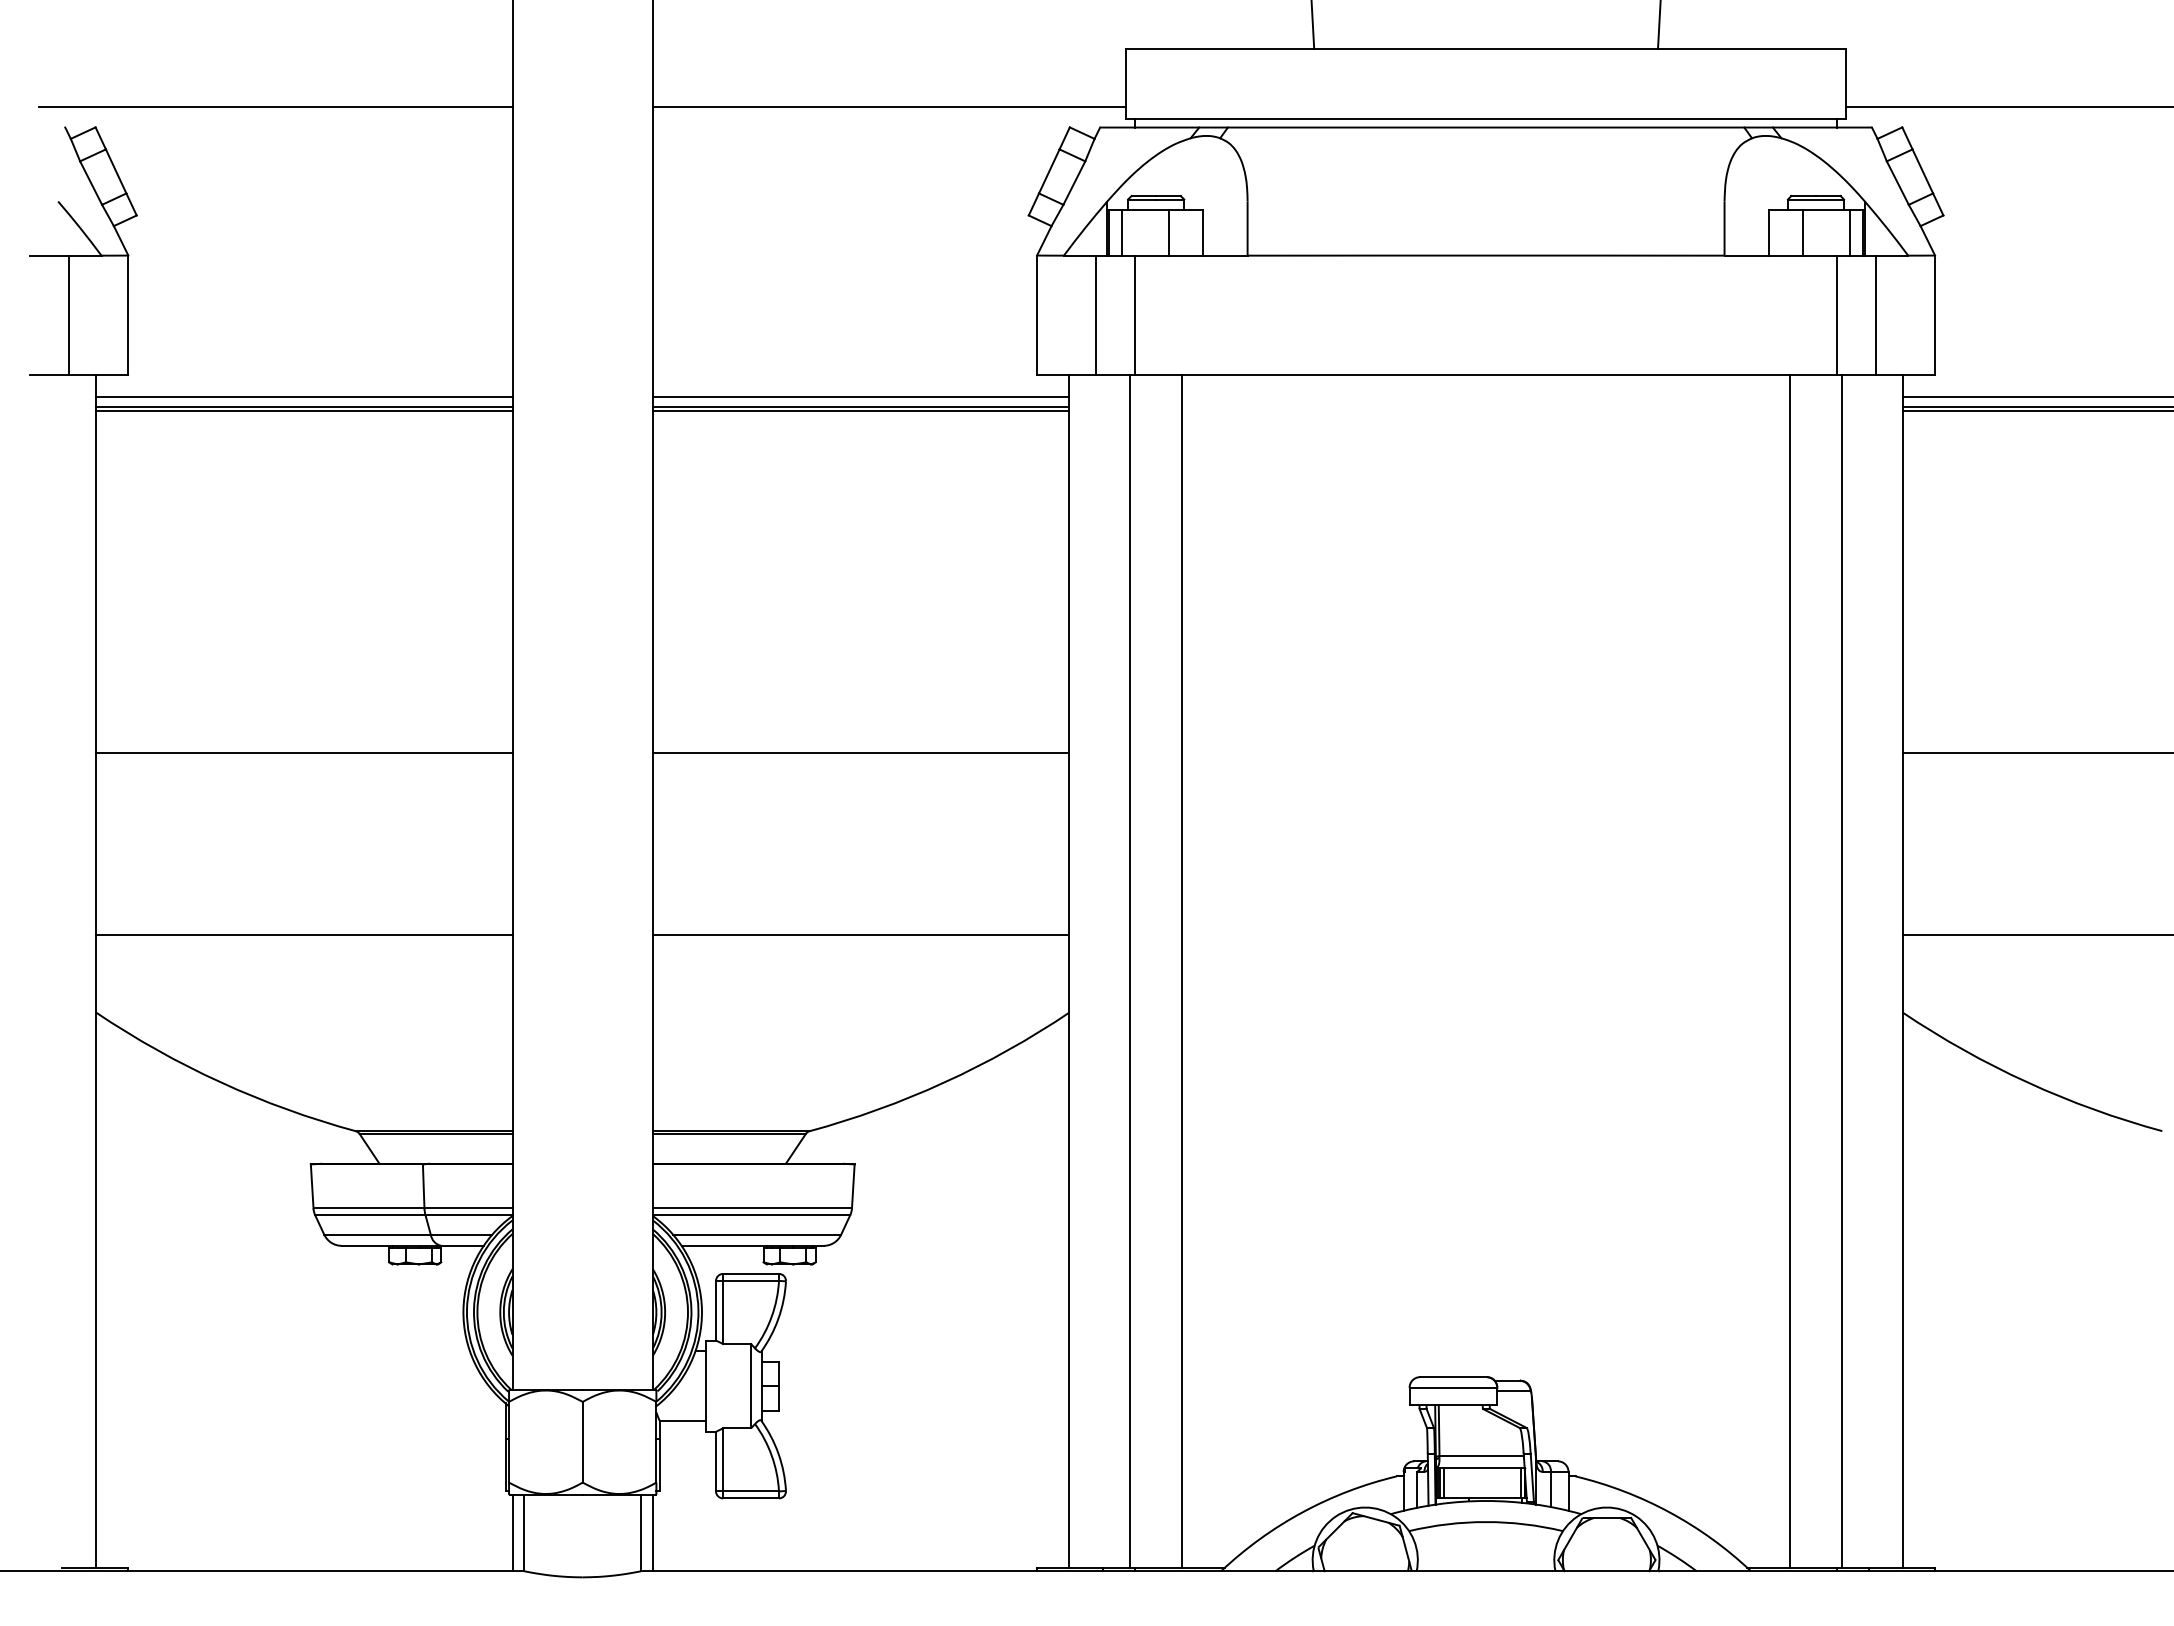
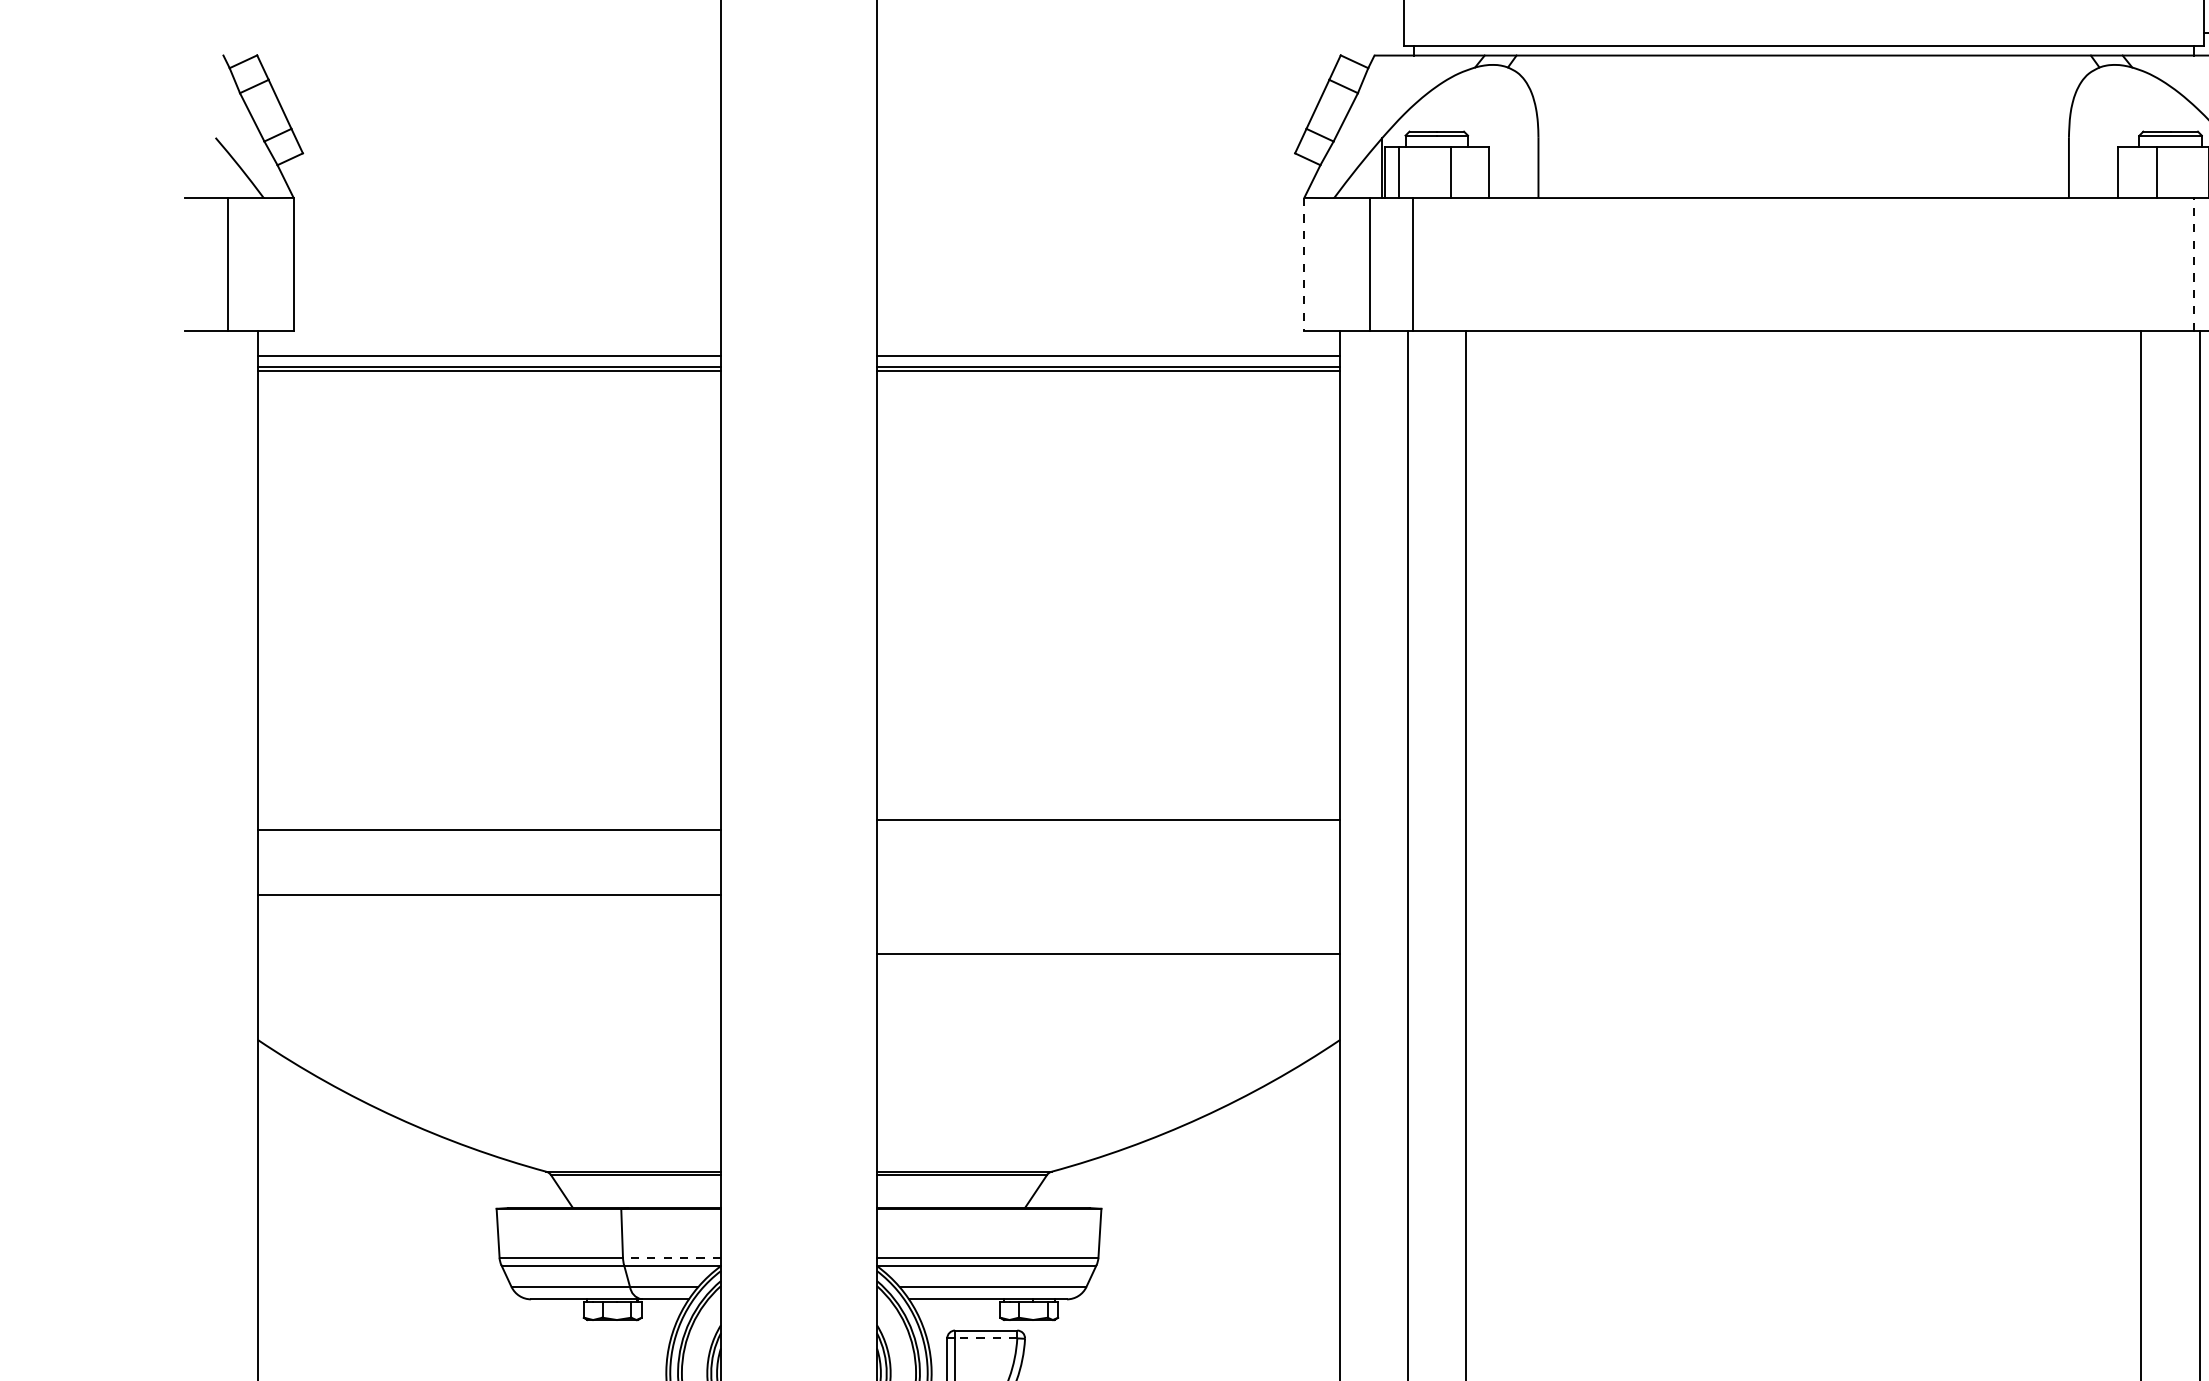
line: (275, 107) -> (457, 33), removed
line: (889, 107) -> (1140, 33), removed
line: (1037, 315) -> (1304, 264), solid -> dashed
line: (1836, 315) -> (2193, 264), solid -> dashed
line: (303, 752) -> (488, 829), moved
line: (860, 752) -> (1107, 819), moved
line: (303, 935) -> (488, 895), moved
line: (468, 1208) -> (671, 1257), solid -> dashed
line: (751, 1280) -> (986, 1337), solid -> dashed

